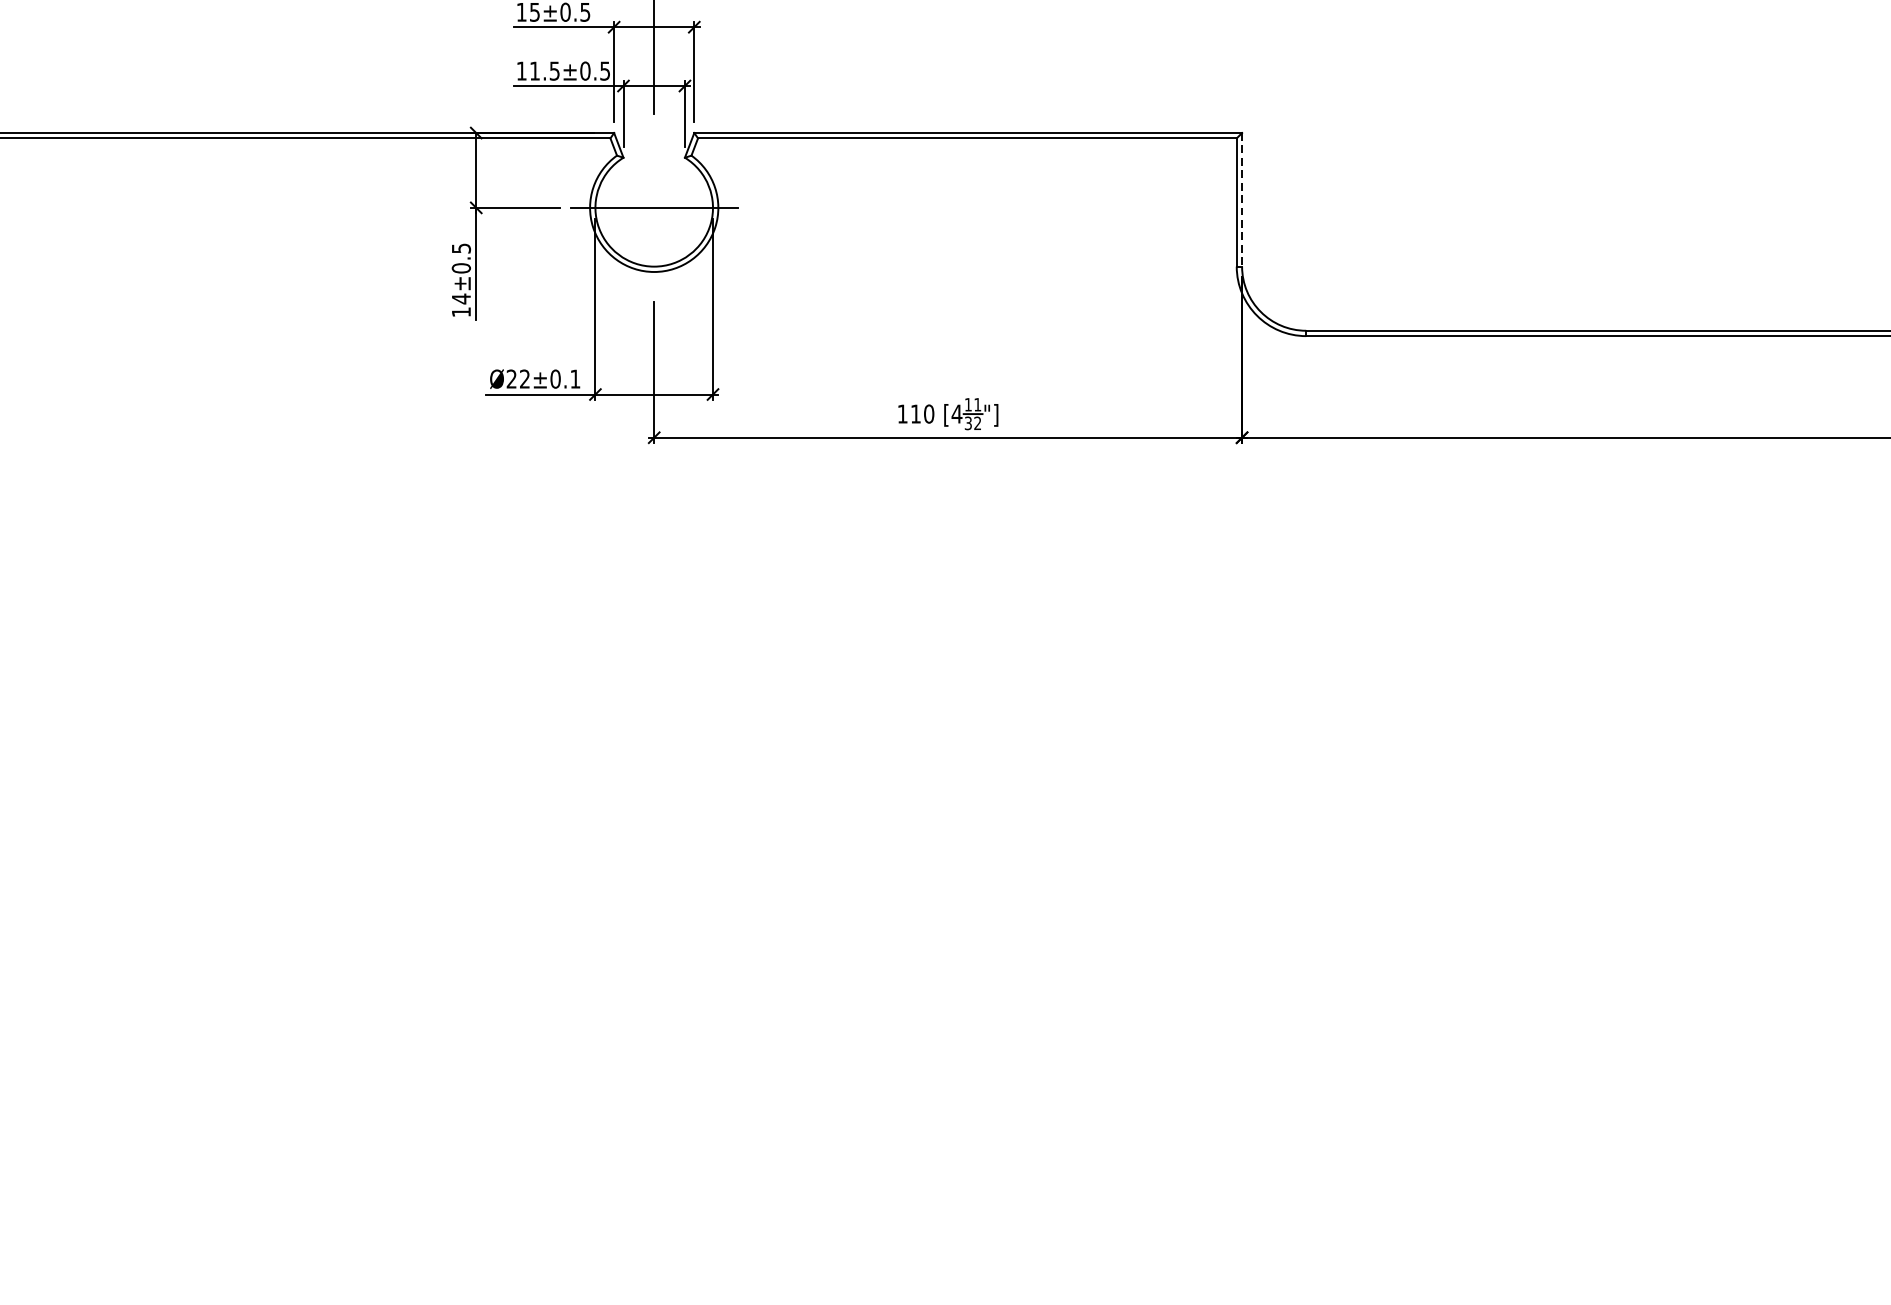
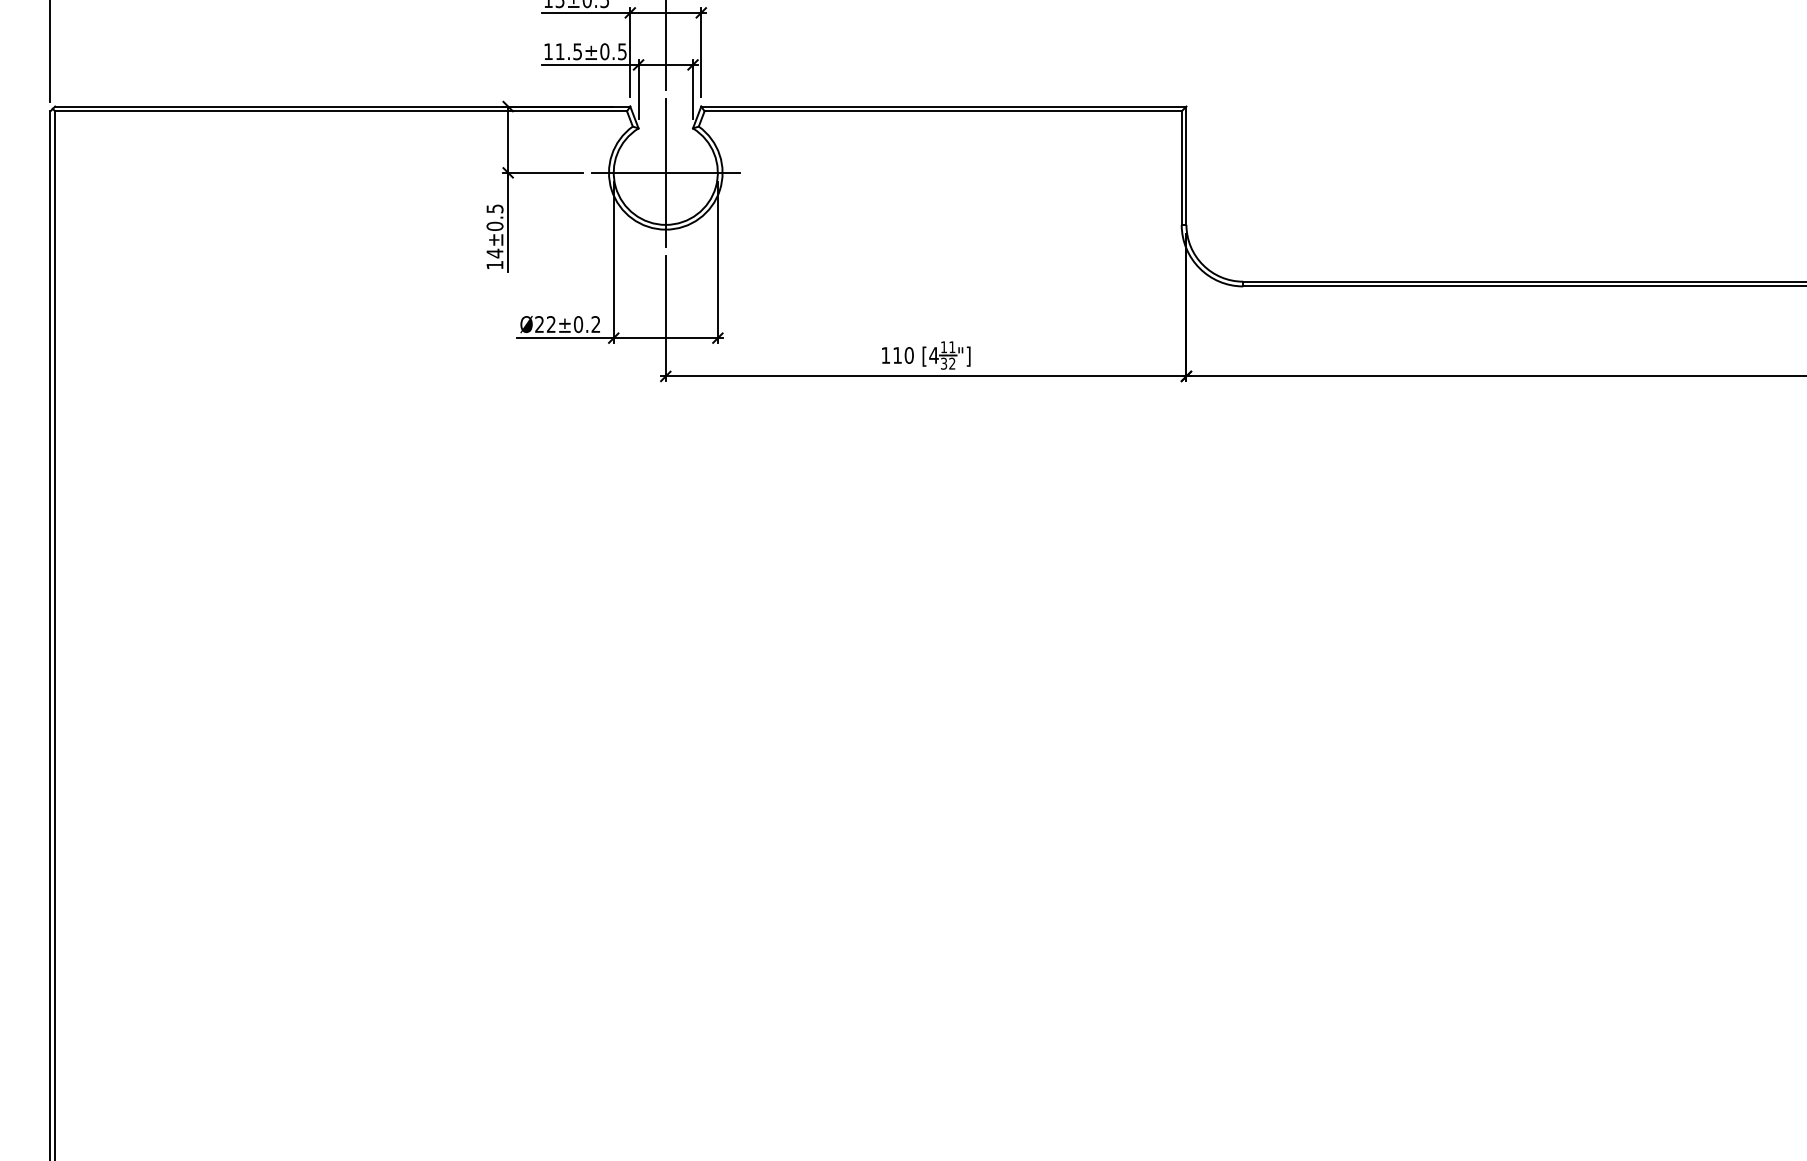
line: (1242, 200) -> (1186, 166), dashed -> solid
line: (653, 207) -> (665, 172), added
text: (574, 379) -> (595, 324), ±0.1 -> ±0.2

